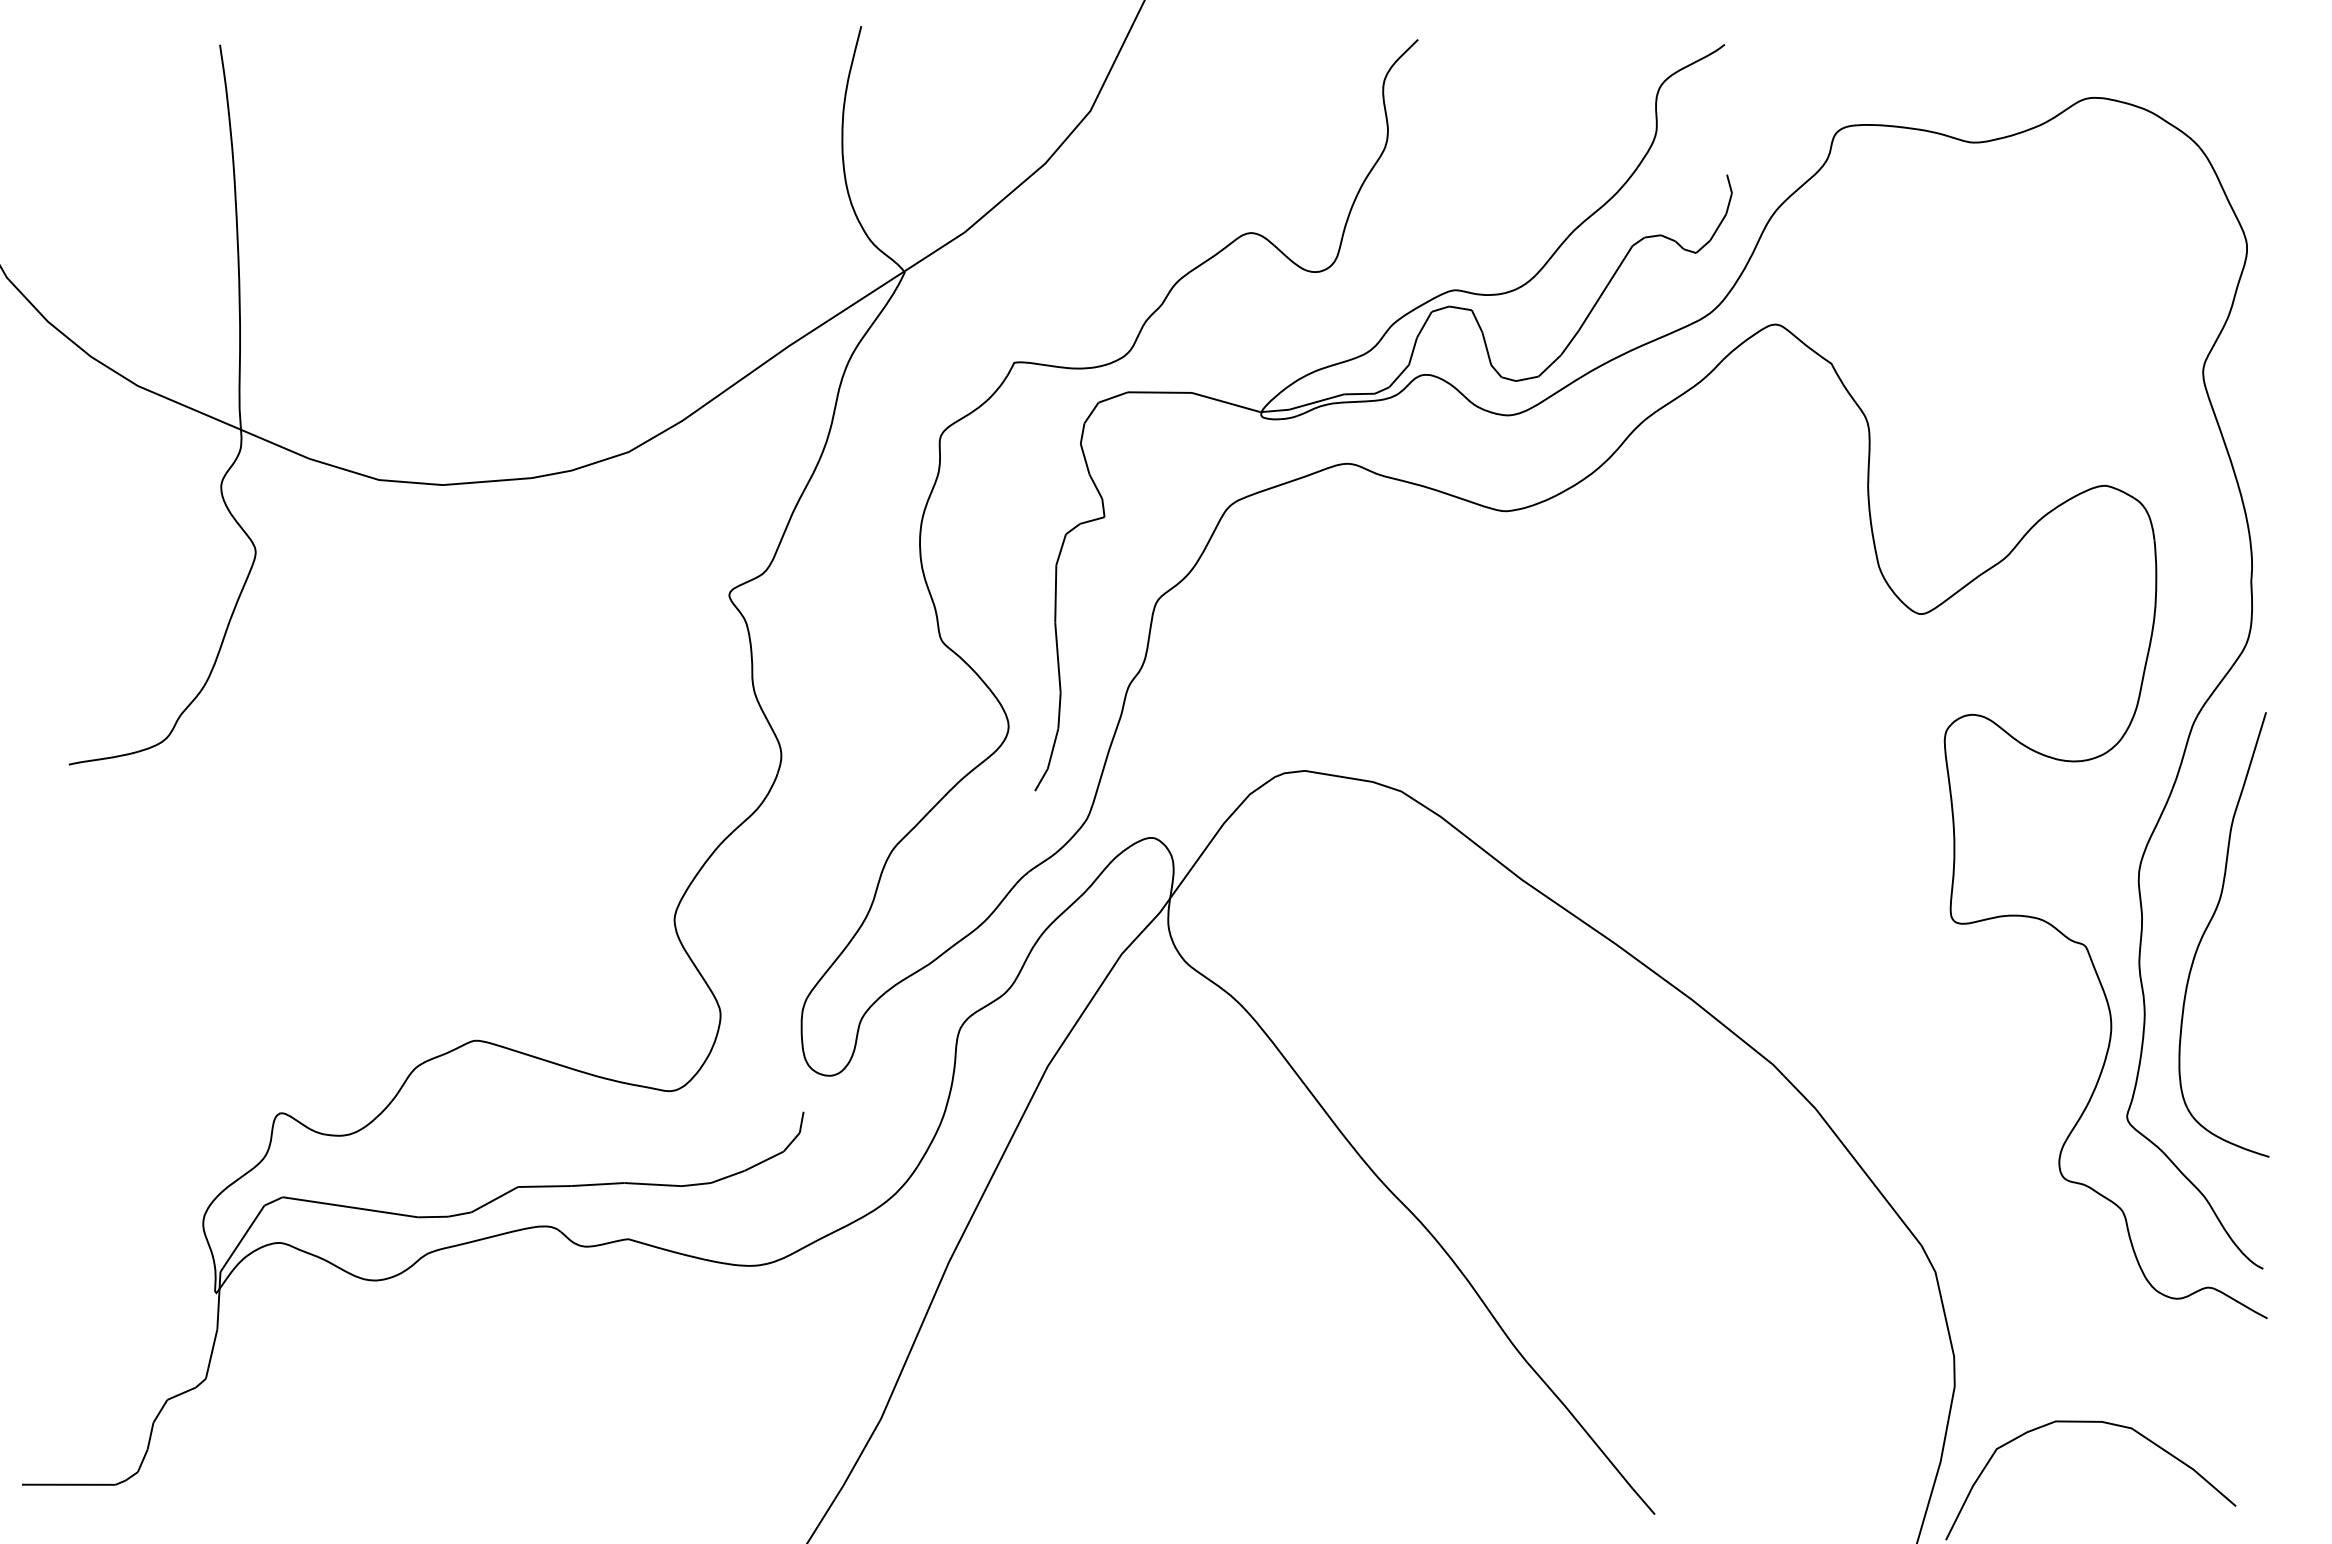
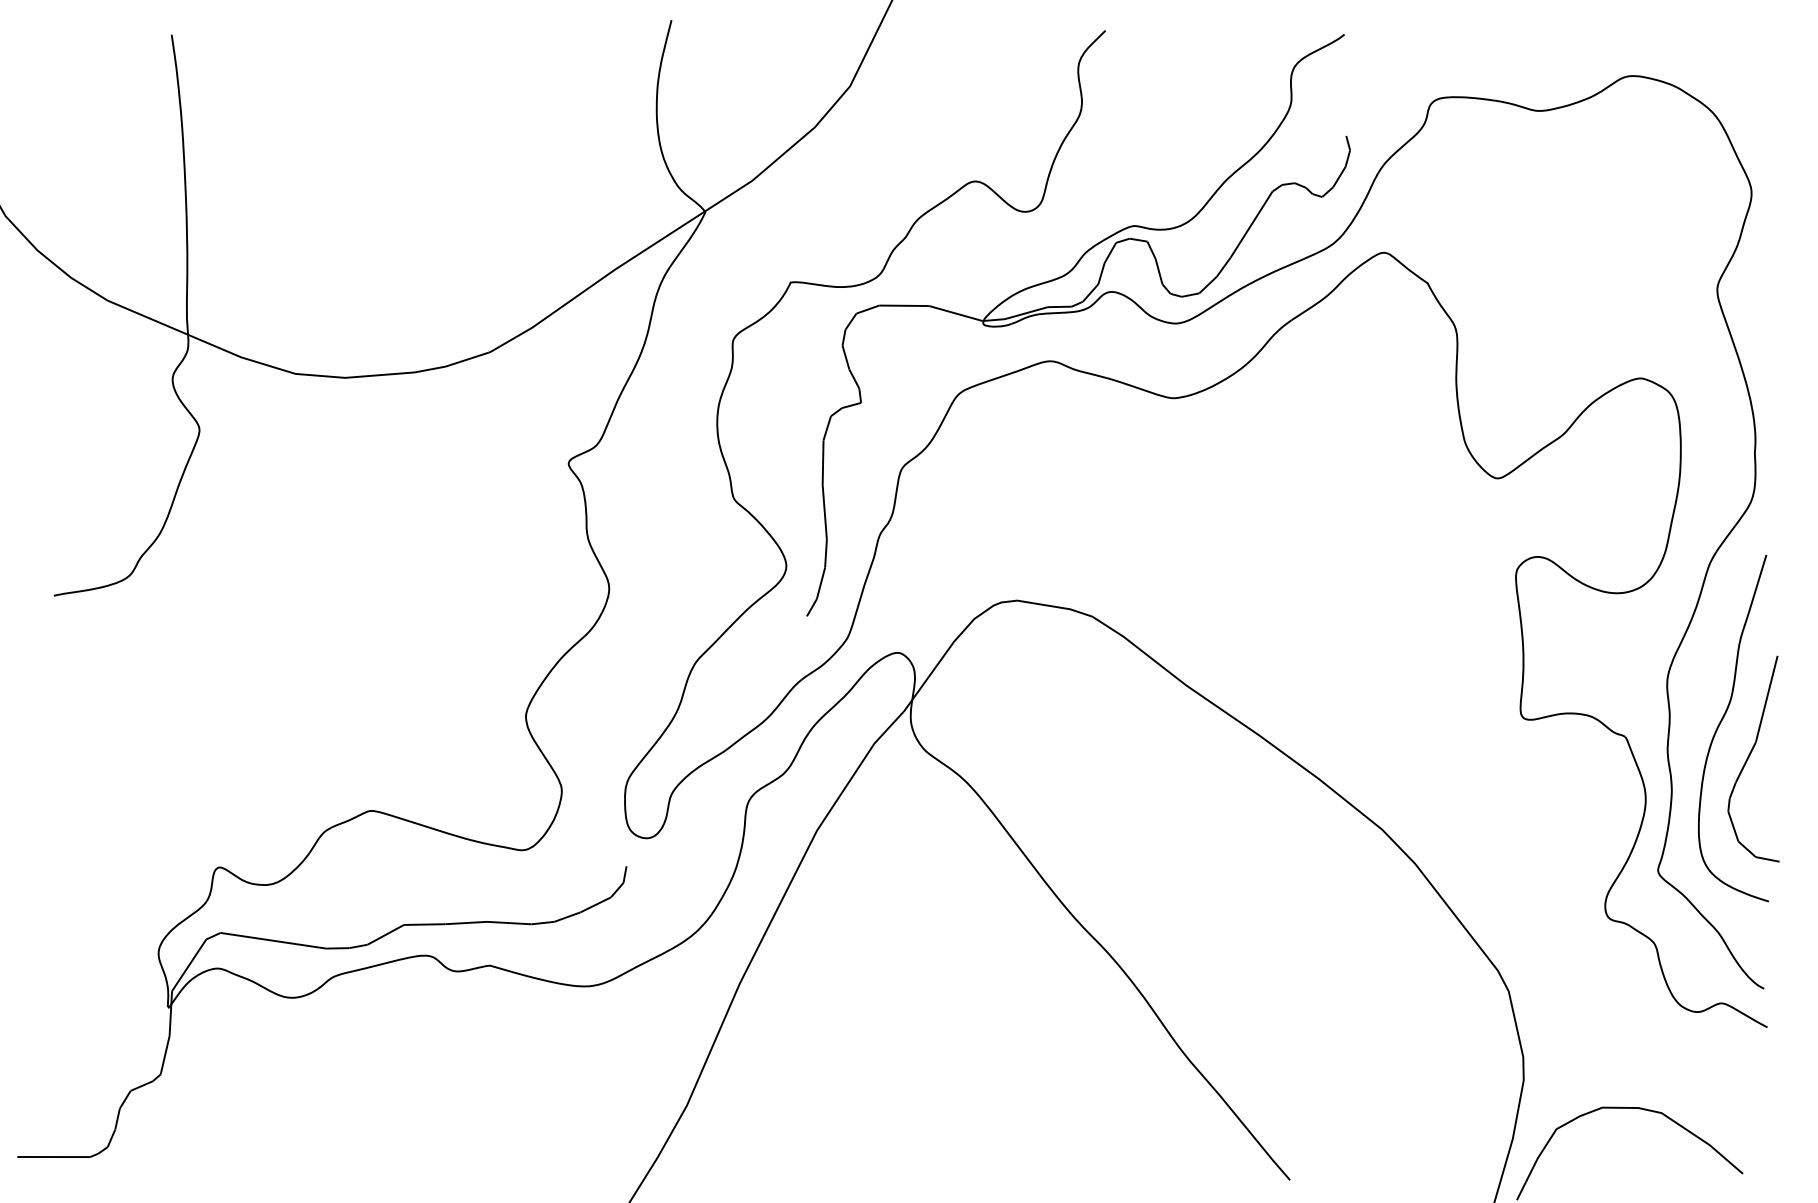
curve: (2244, 971) -> (1749, 756), added

